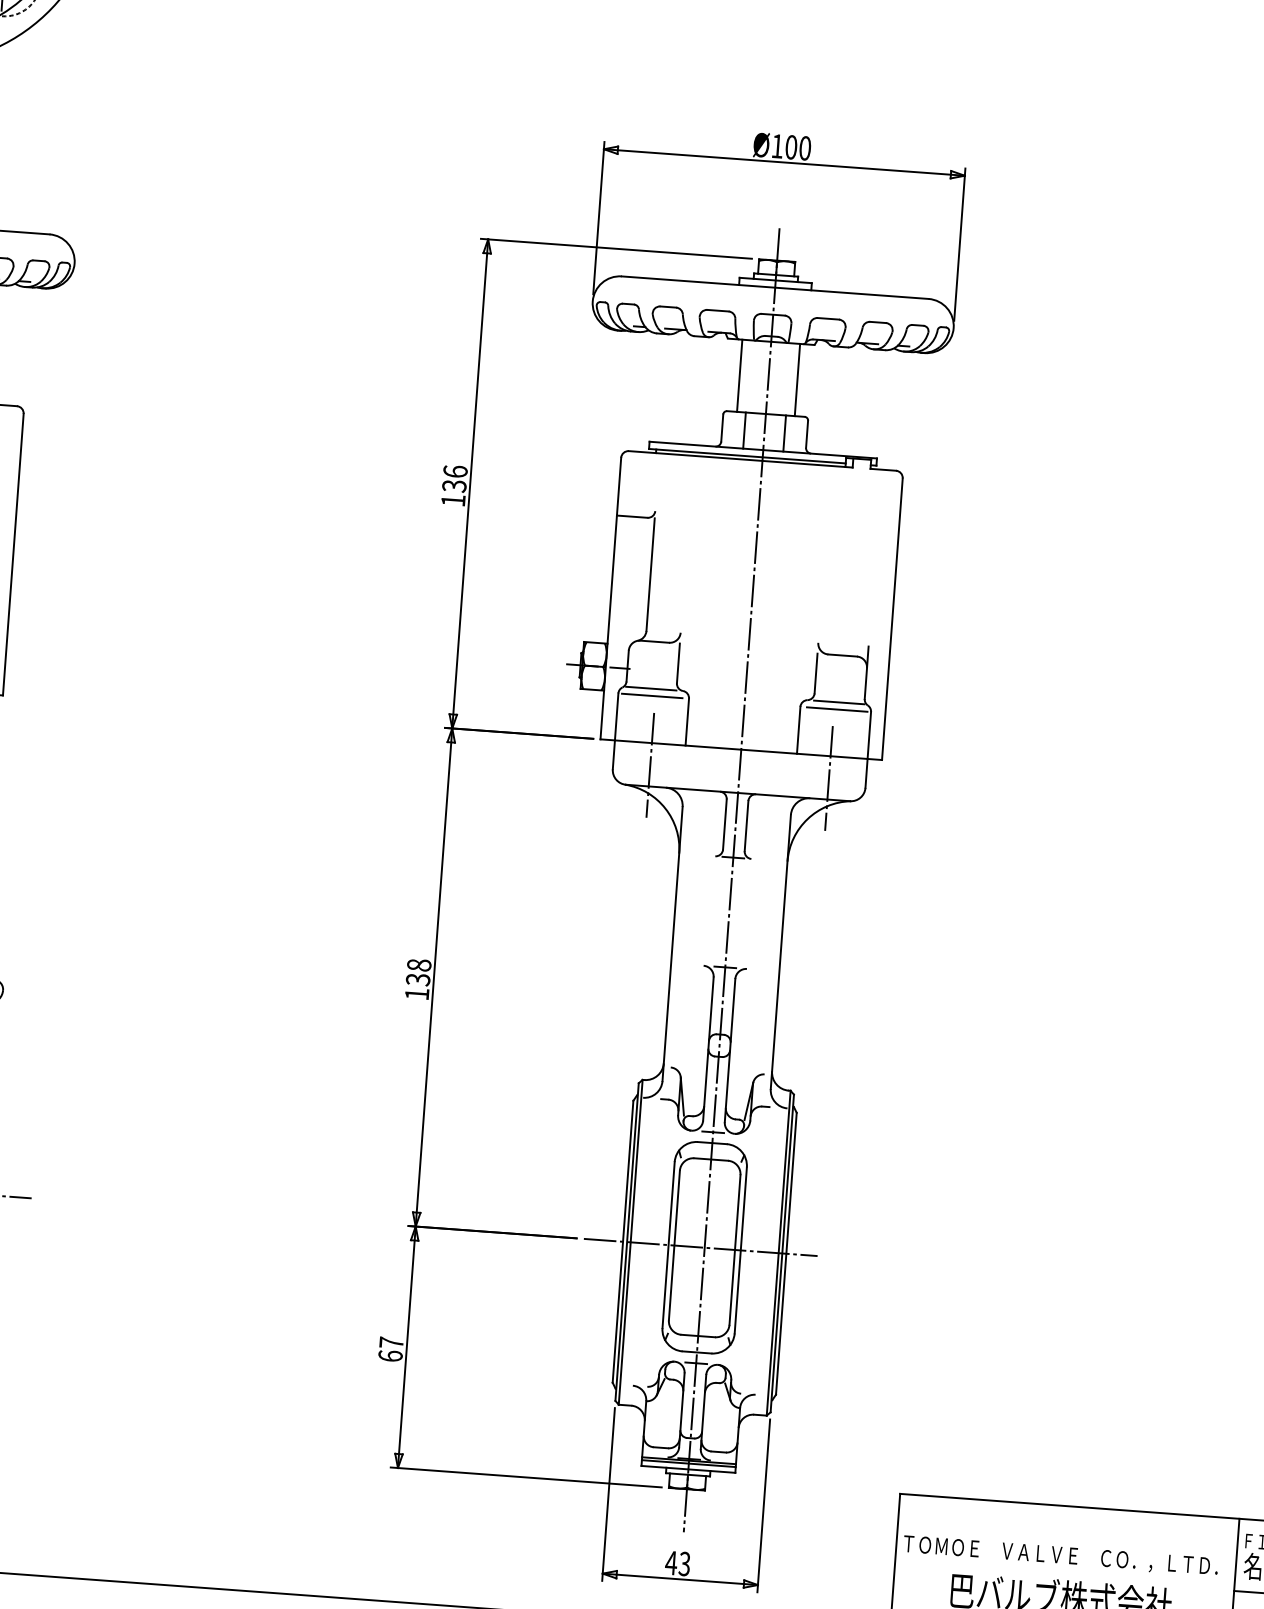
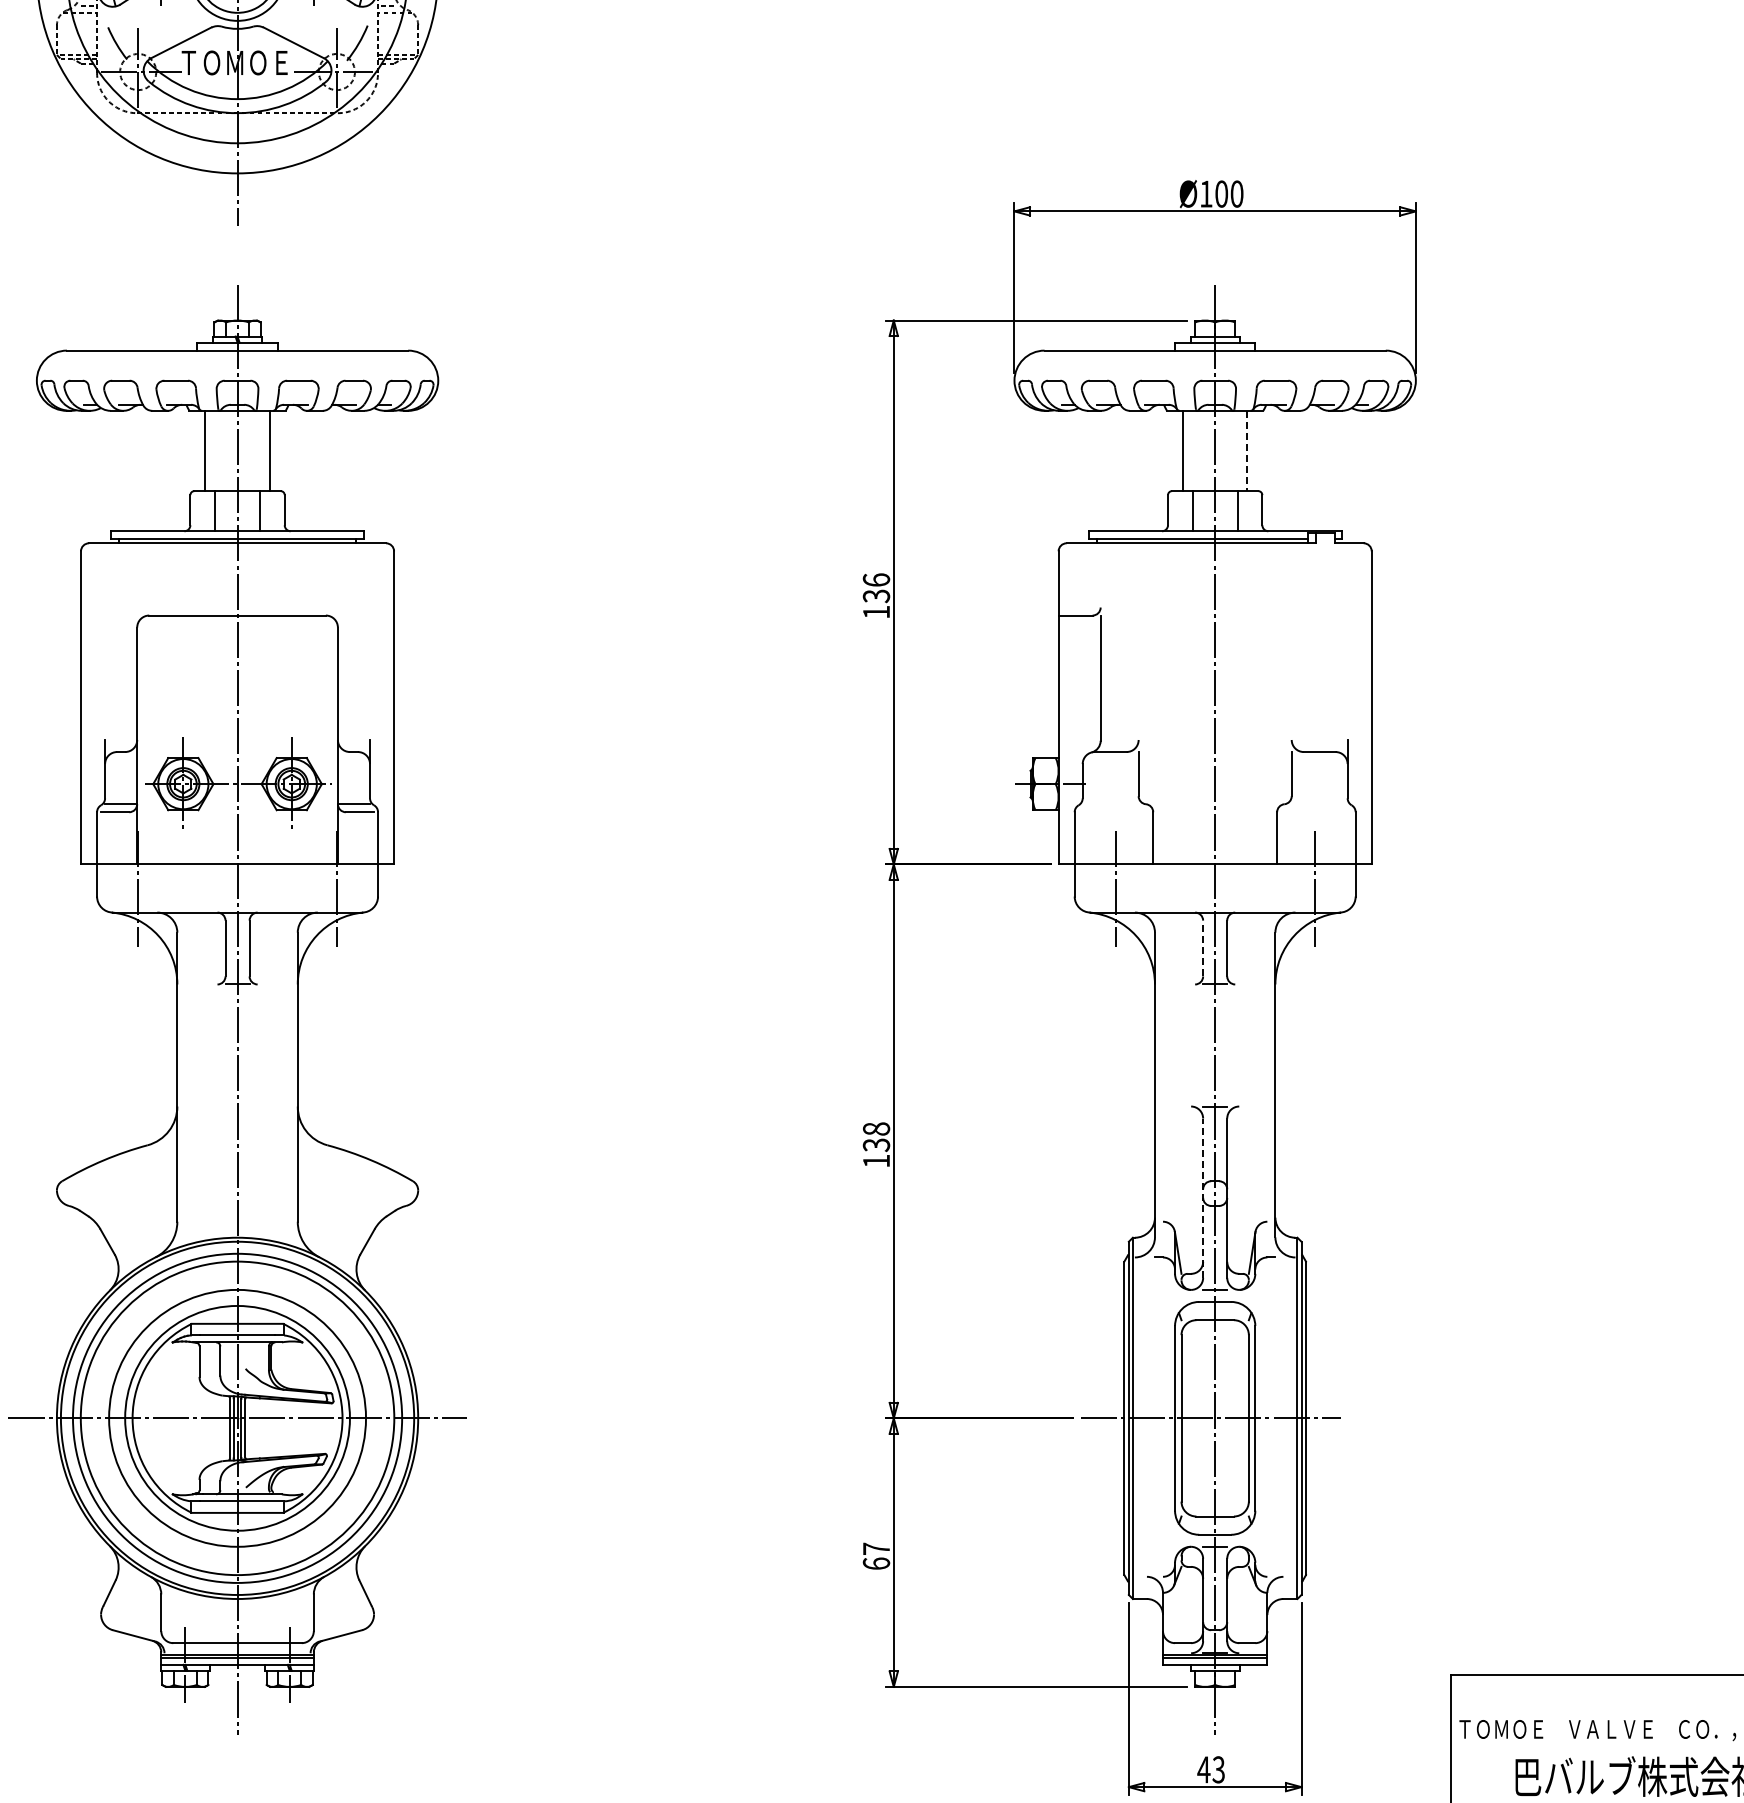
line: (797, 380) -> (1247, 451), solid -> dashed
line: (651, 688) -> (1110, 804), removed
line: (651, 696) -> (1111, 812), removed
line: (839, 702) -> (1319, 804), removed
line: (836, 709) -> (1317, 812), removed
line: (725, 824) -> (1203, 948), solid -> dashed
line: (708, 1049) -> (1203, 1198), solid -> dashed

